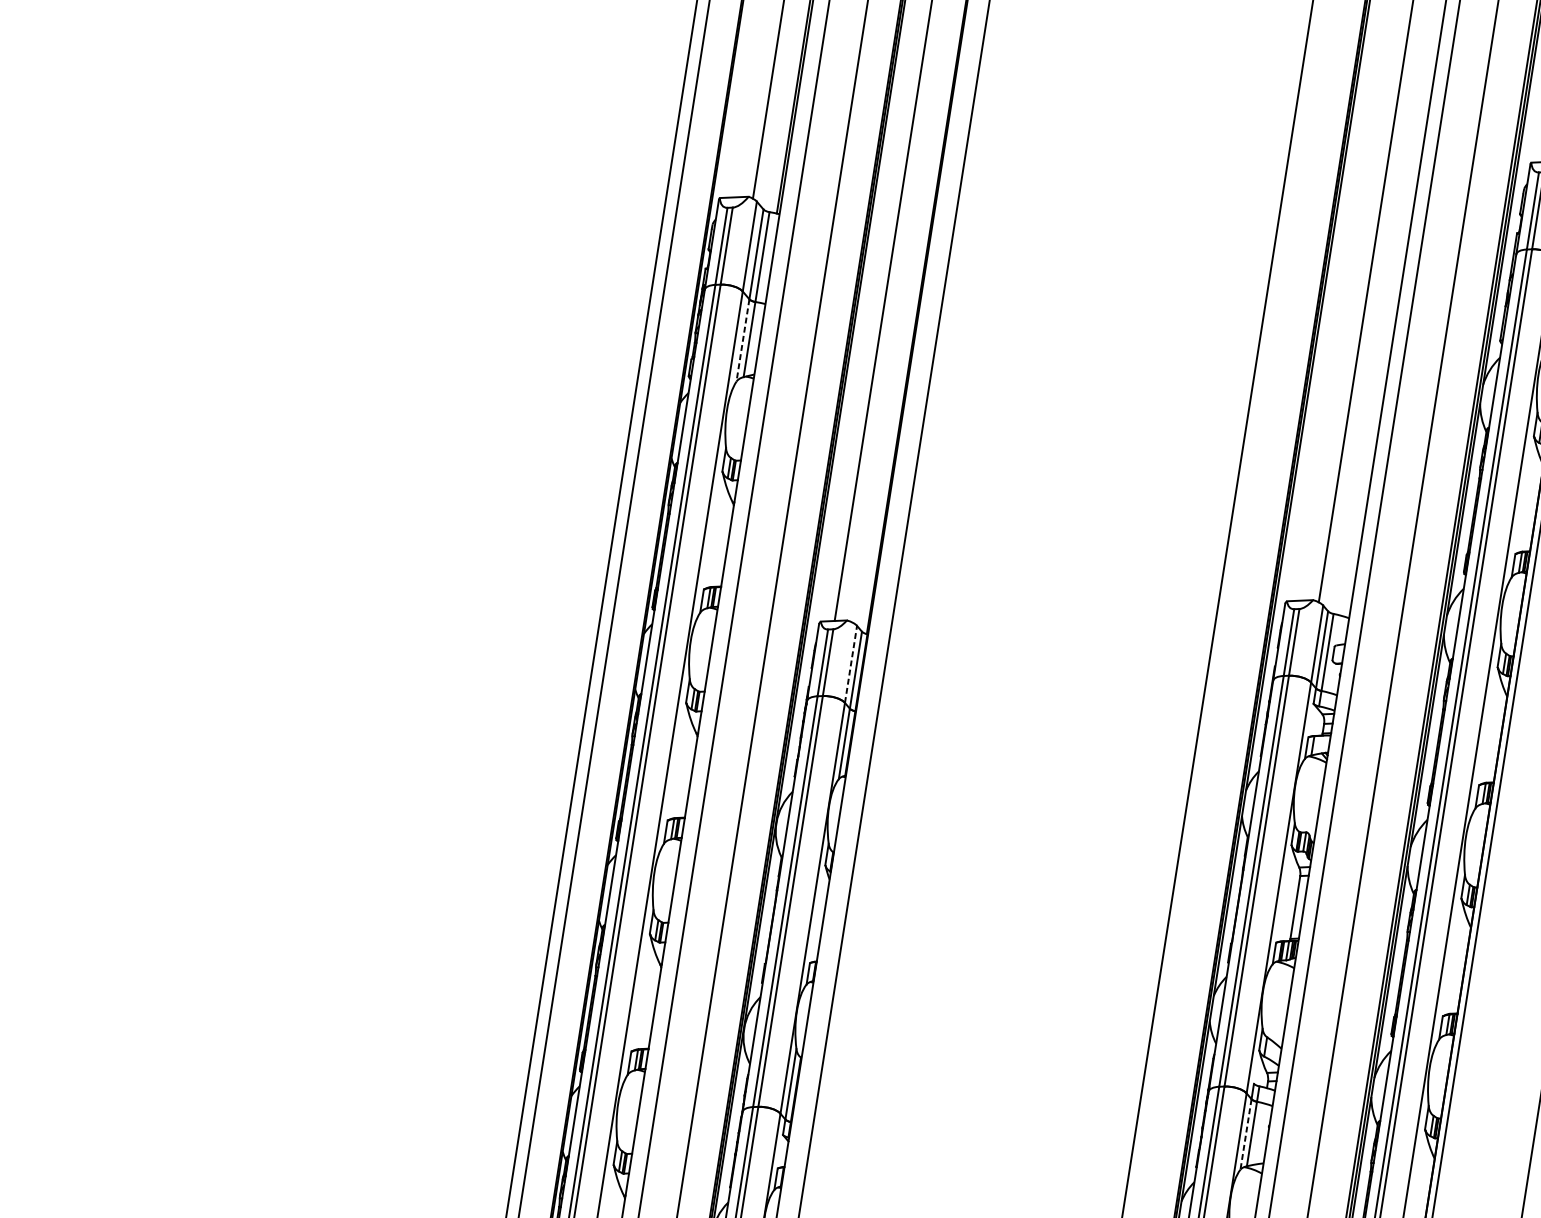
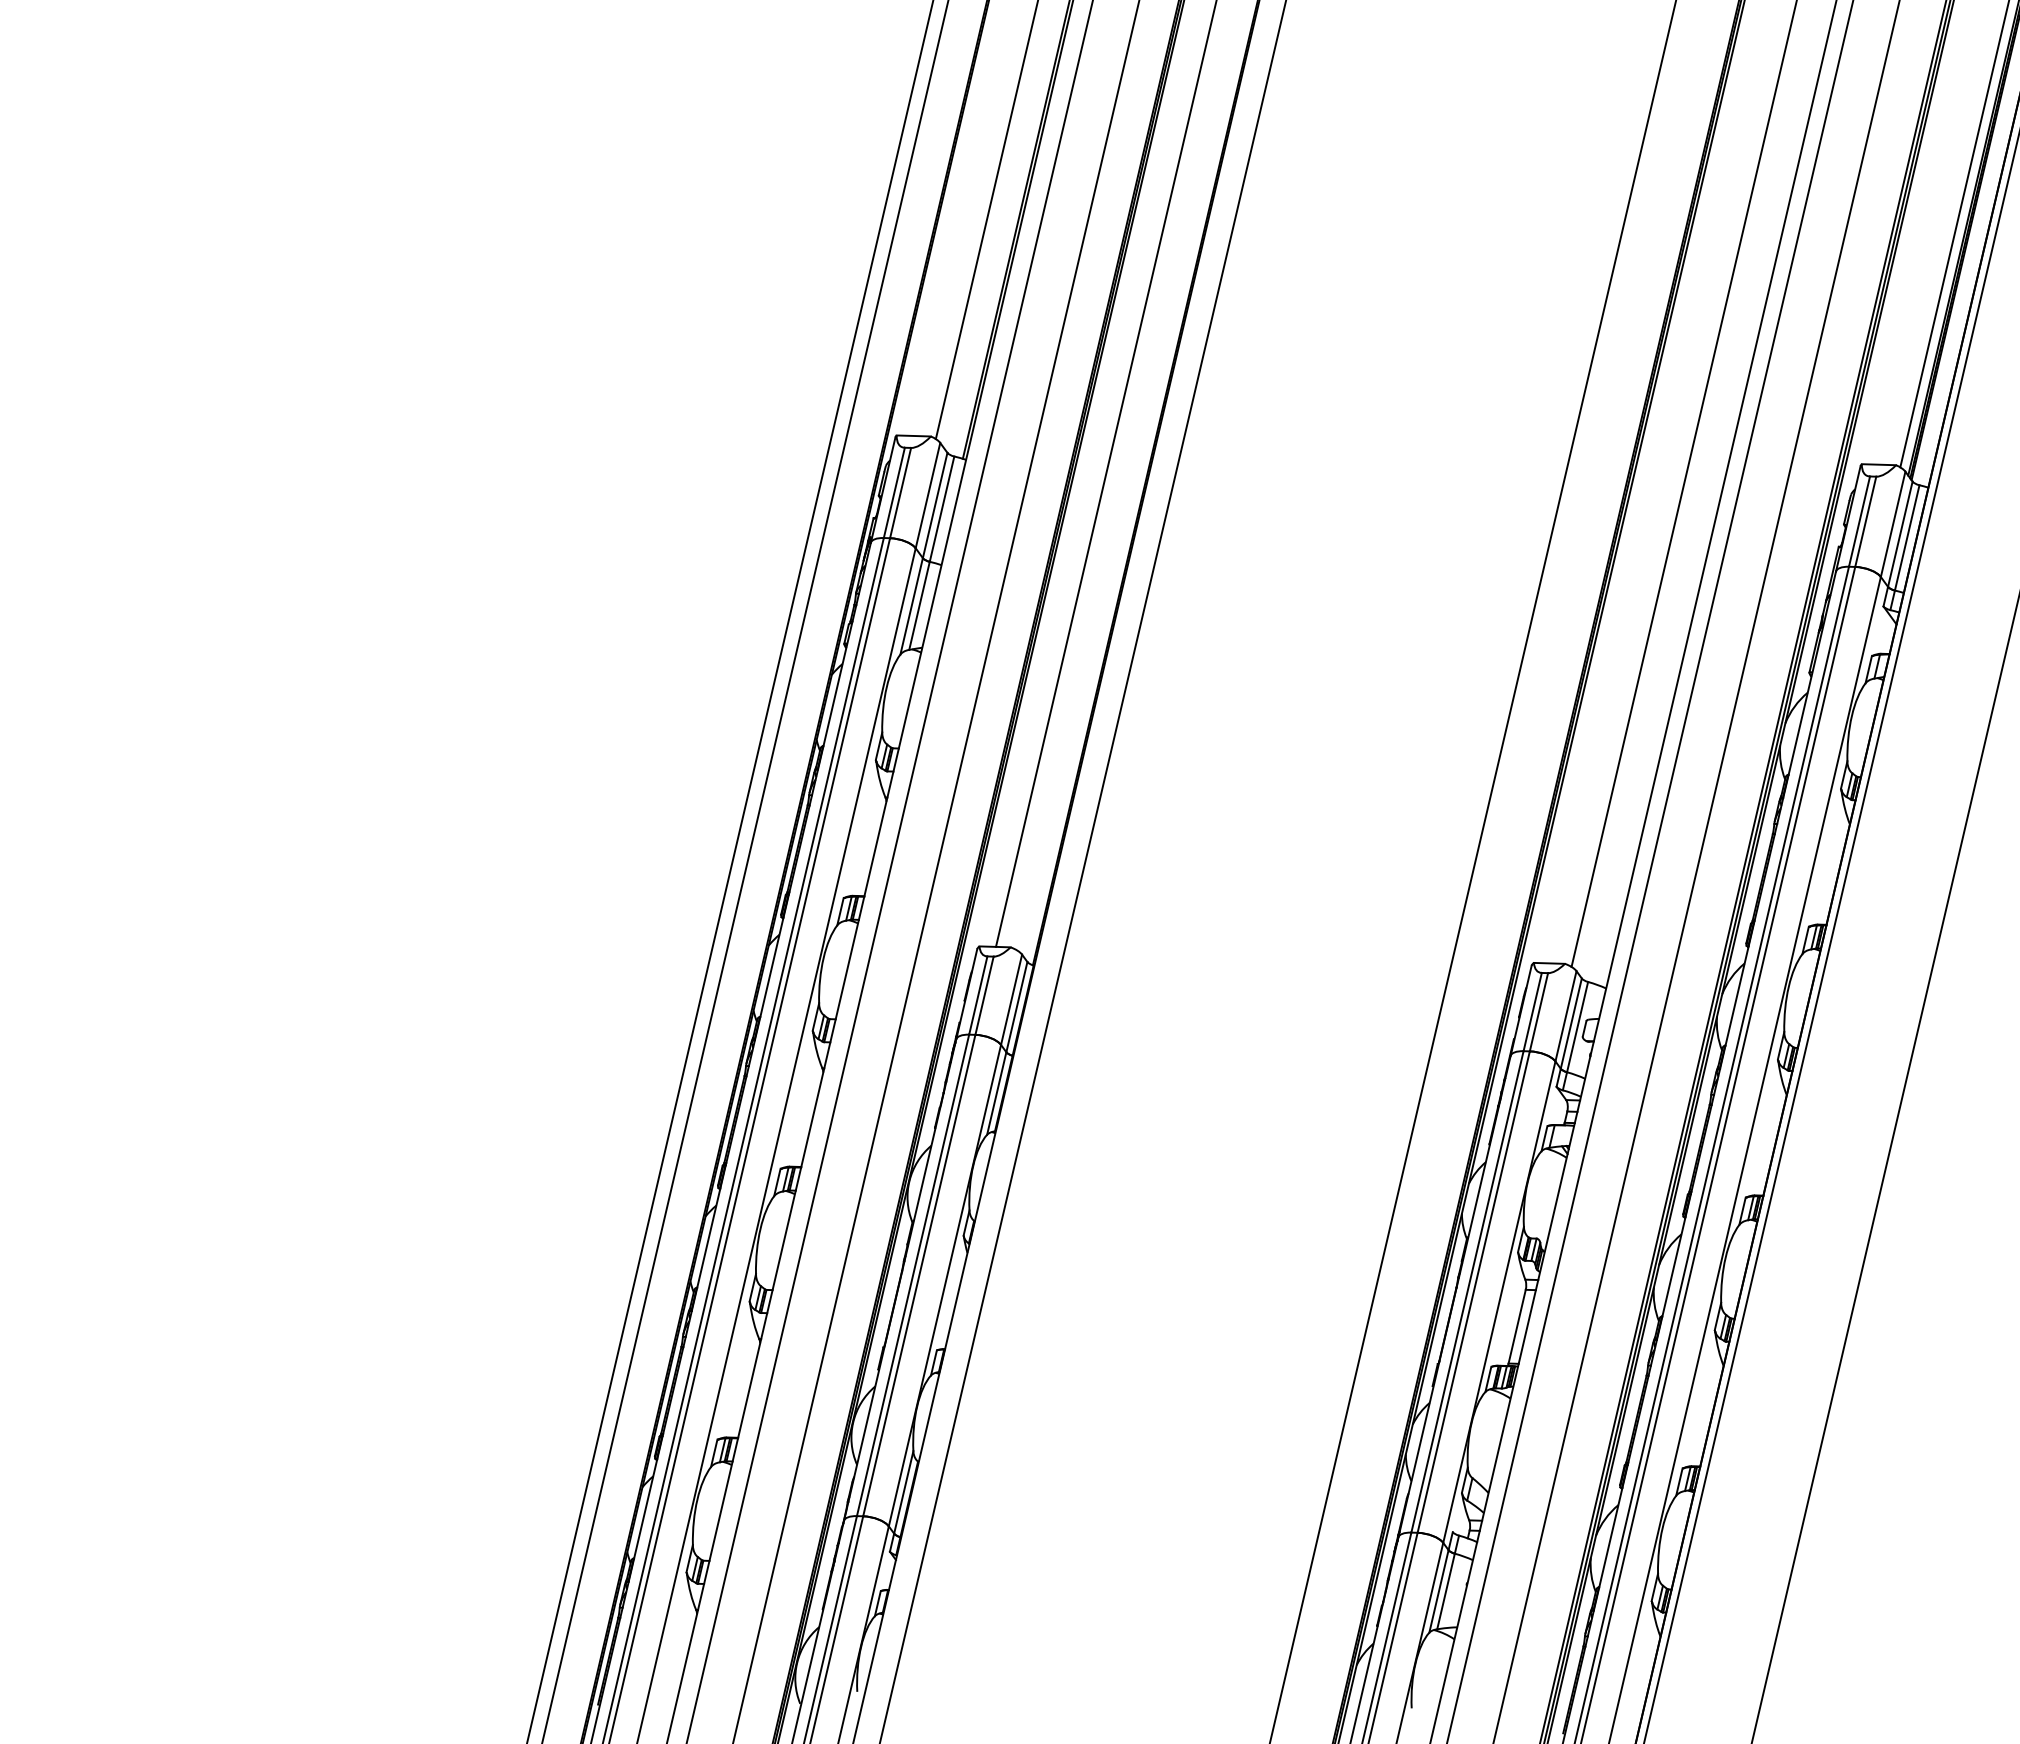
line: (742, 340) -> (911, 606), dashed -> solid
line: (850, 664) -> (1011, 999), dashed -> solid
line: (1245, 1134) -> (1438, 1591), dashed -> solid

